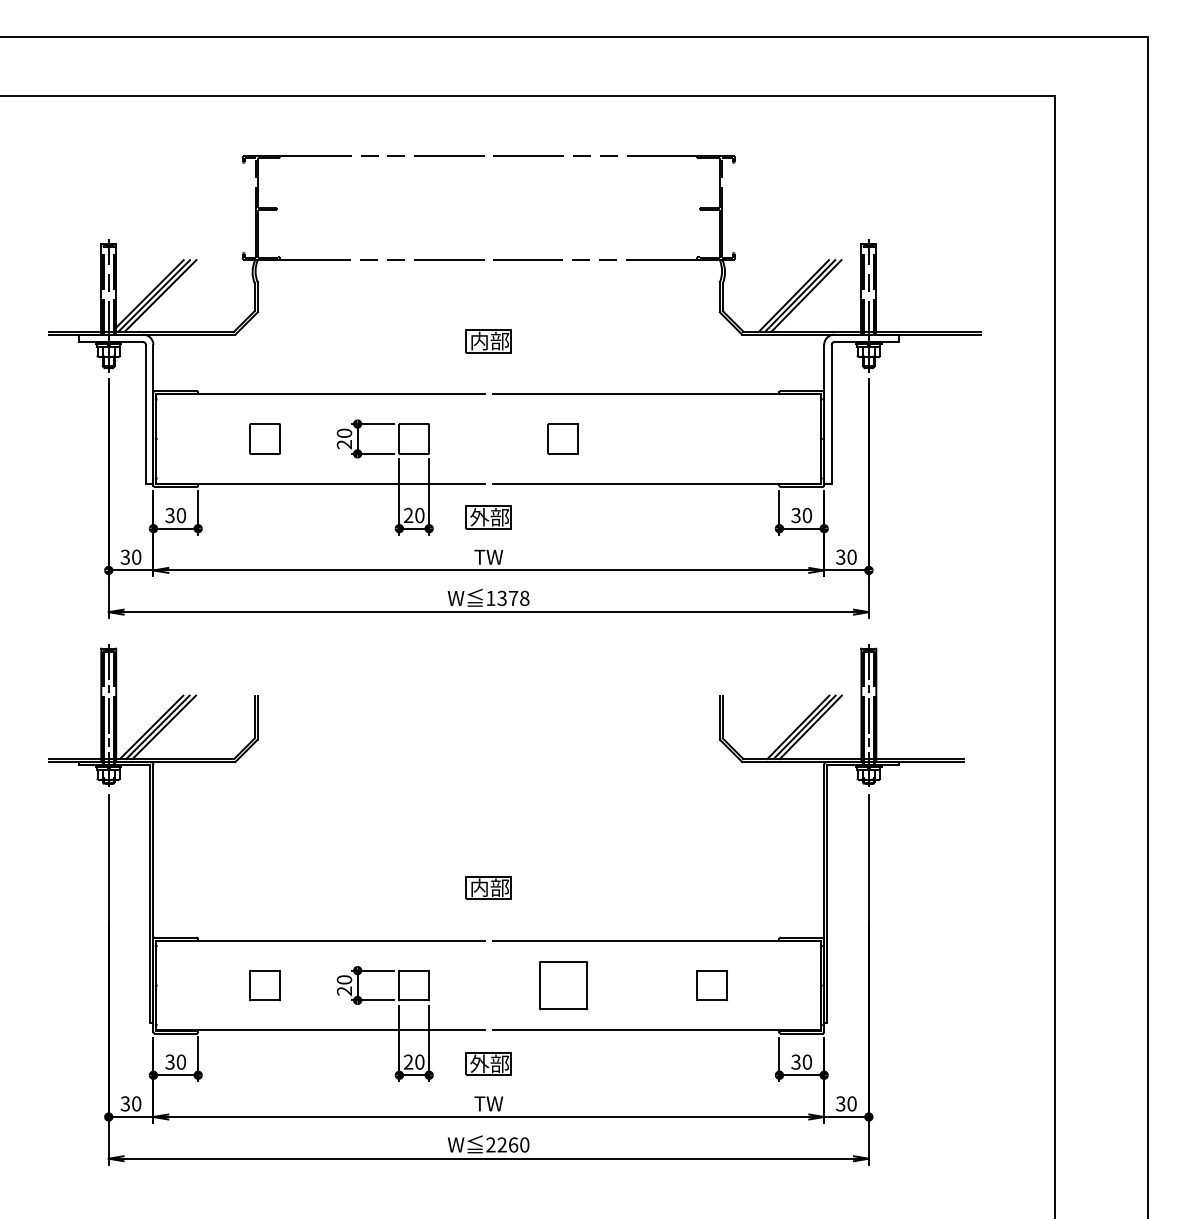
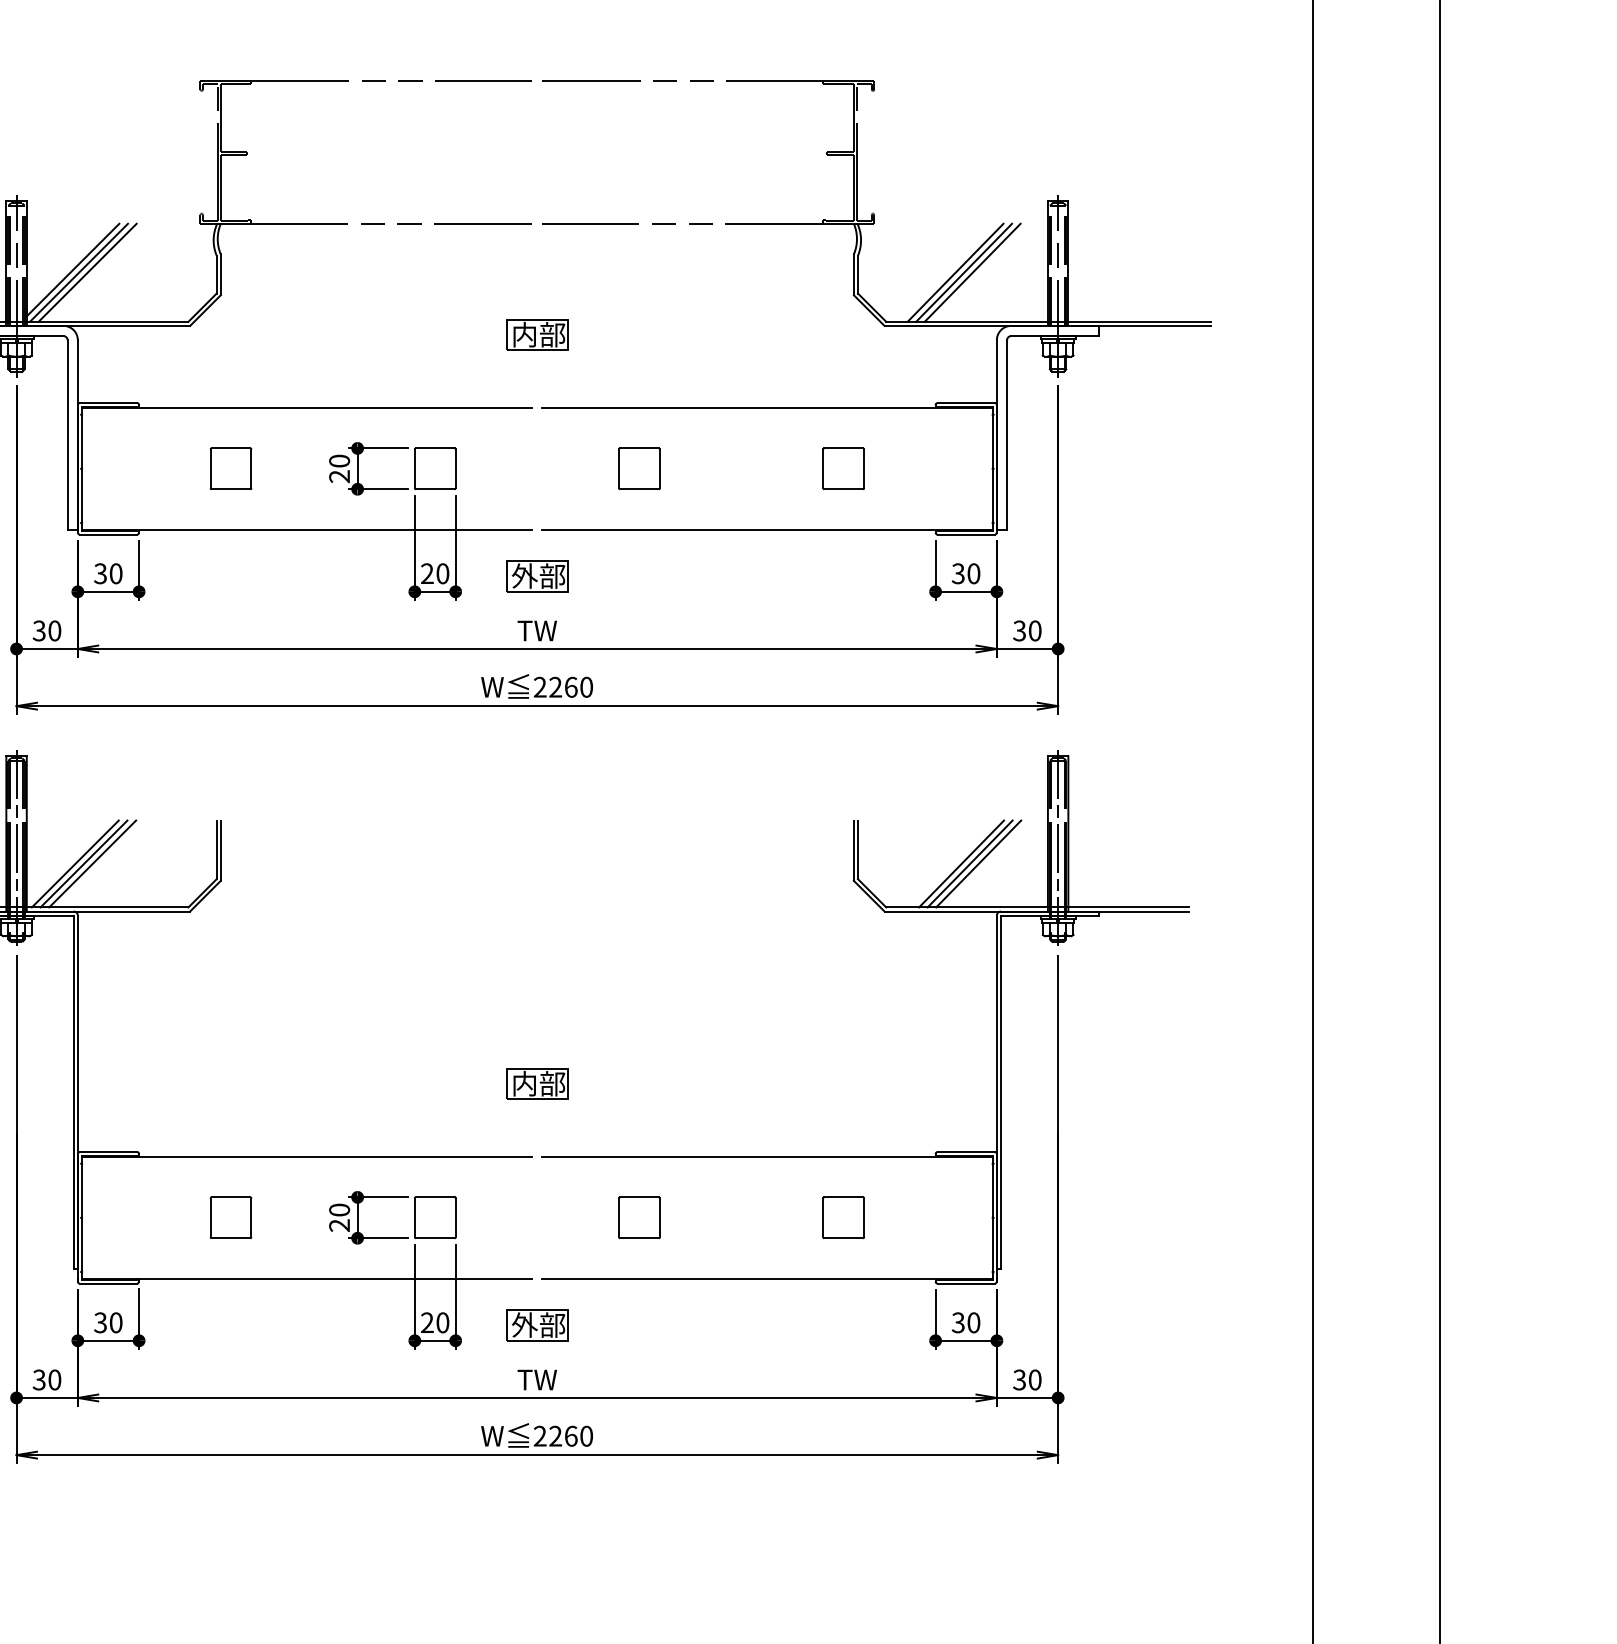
part: (712, 438) -> (843, 468), added
text: (507, 598) -> (562, 687), 1378 -> 2260
part: (562, 985) -> (638, 1217), size x0.62

